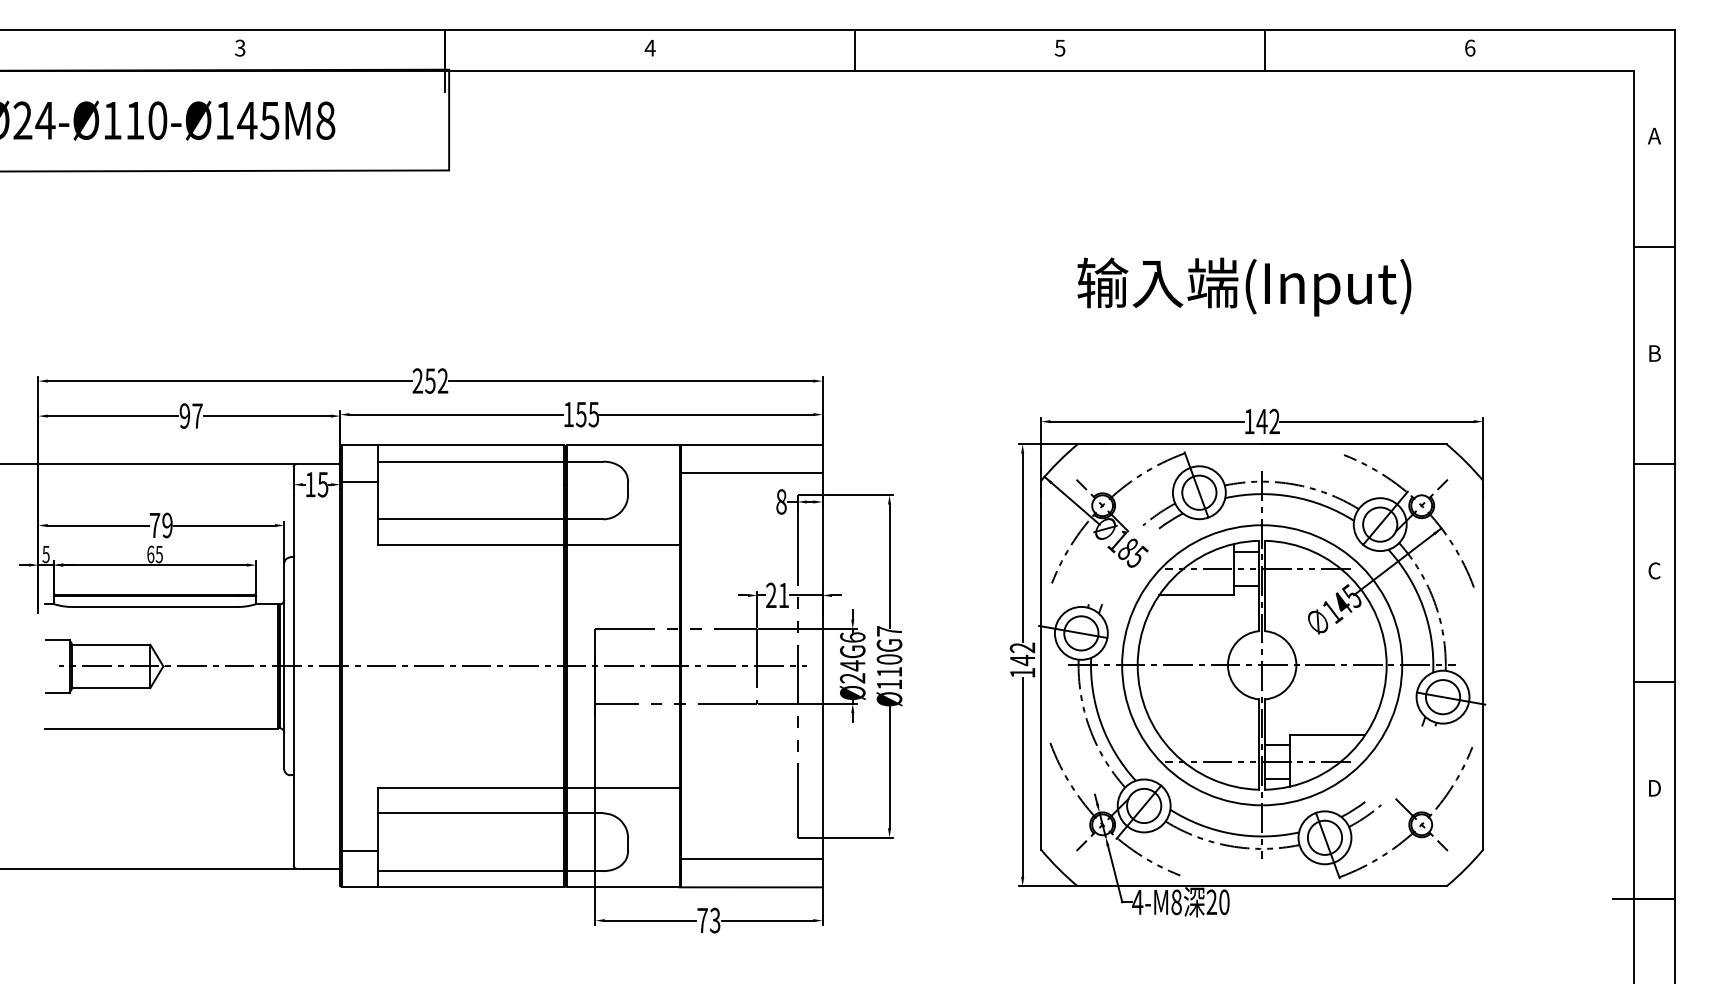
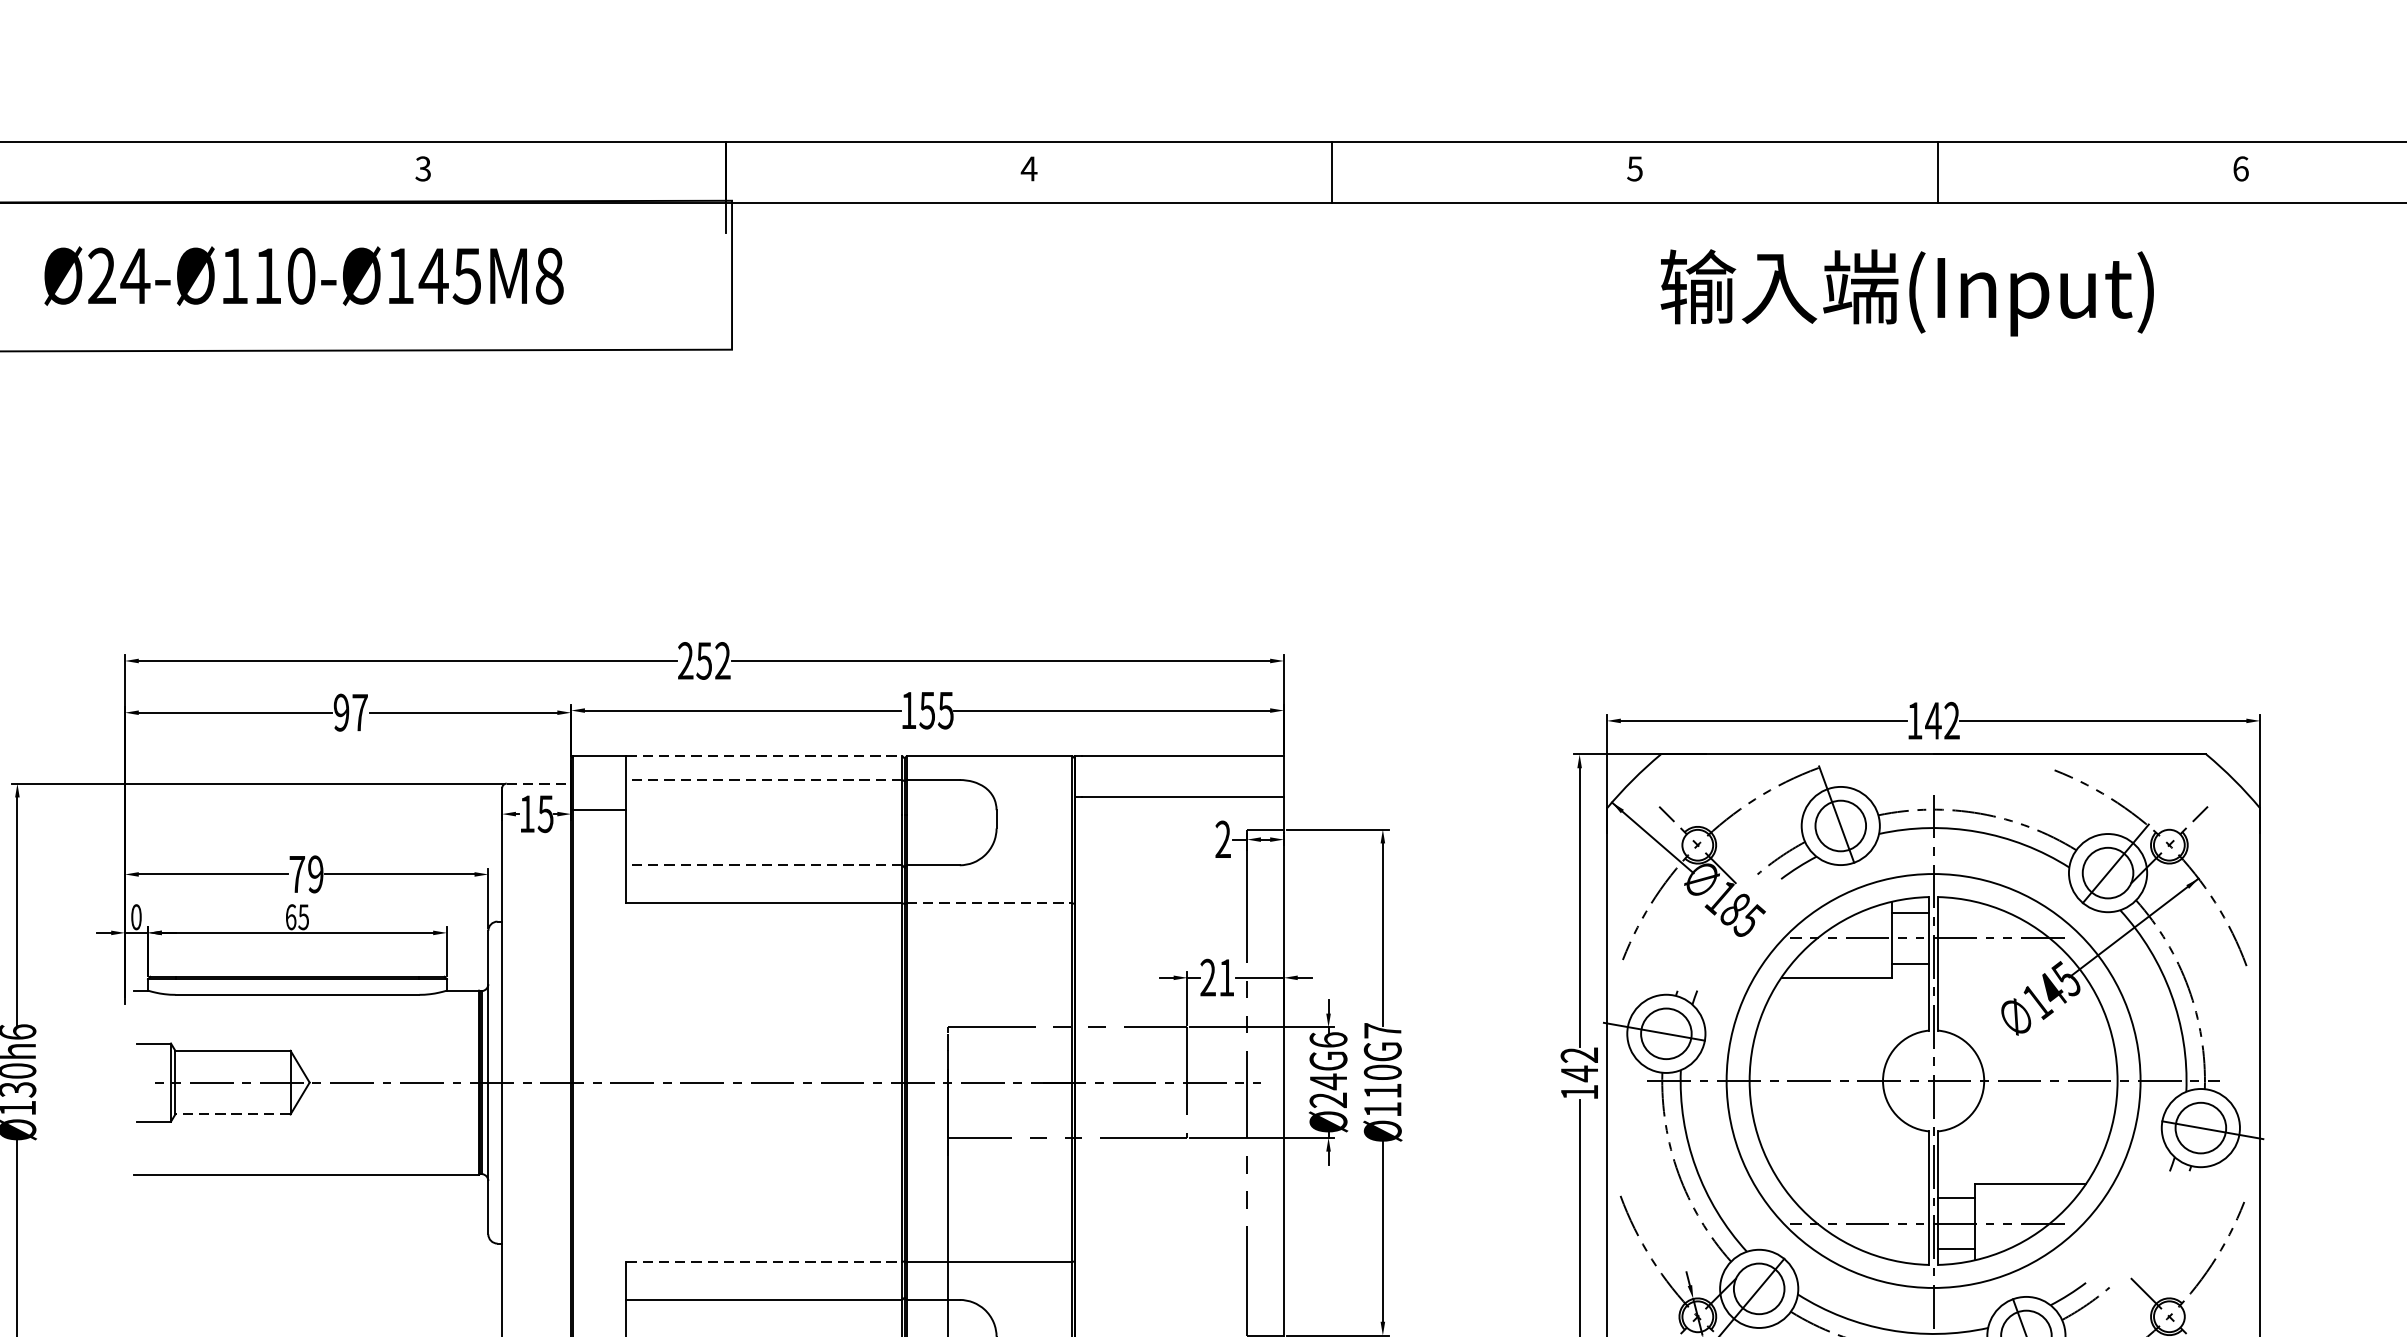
text: (1244, 286) -> (1907, 292), moved
line: (471, 445) -> (765, 756), solid -> dashed
line: (470, 461) -> (763, 779), solid -> dashed
line: (318, 464) -> (538, 784), solid -> dashed
text: (781, 501) -> (1223, 838), 8 -> 2
line: (470, 519) -> (763, 865), solid -> dashed
line: (623, 545) -> (989, 903), solid -> dashed
text: (45, 554) -> (135, 917), 5 -> 0
line: (111, 687) -> (233, 1113), solid -> dashed
line: (471, 787) -> (765, 1261), solid -> dashed

